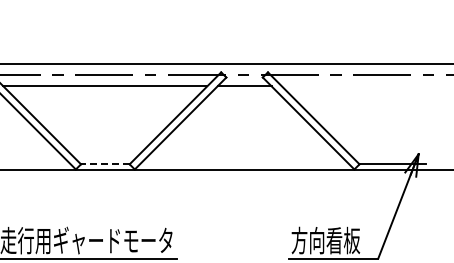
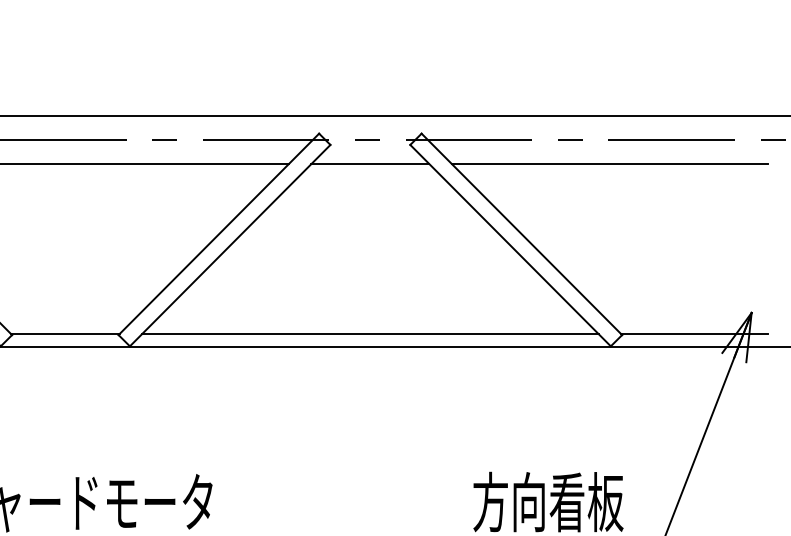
line: (353, 86) -> (608, 164), added
line: (105, 163) -> (65, 333), dashed -> solid
line: (244, 163) -> (370, 333), added

